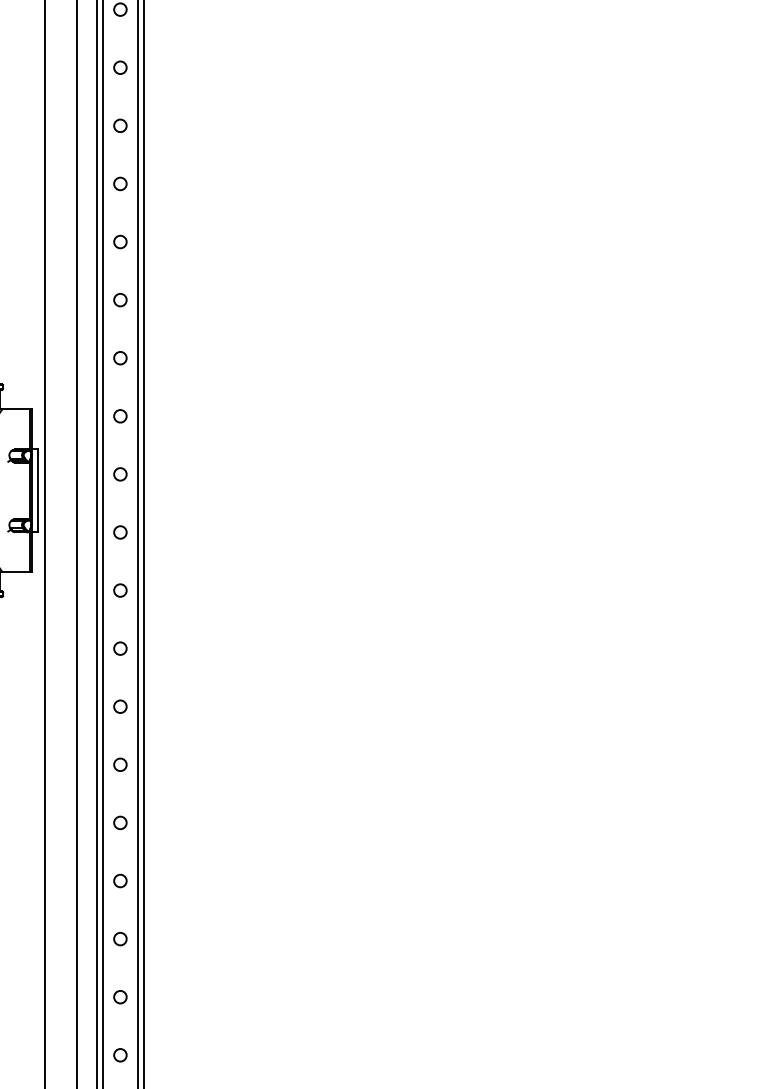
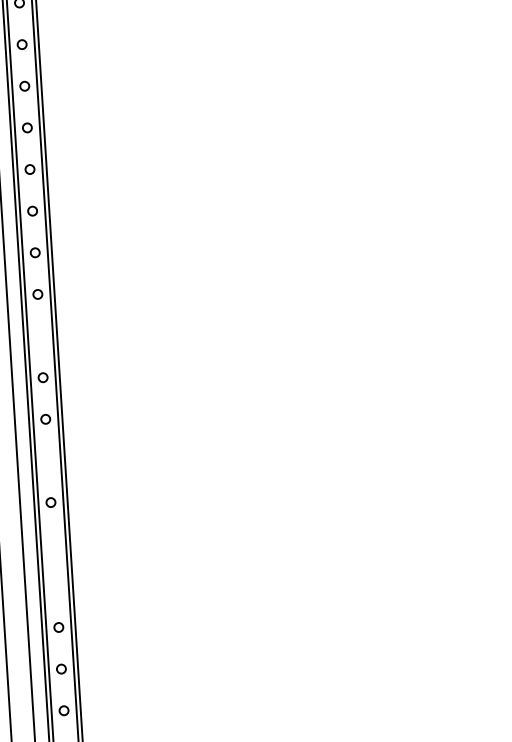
circle: (120, 416) -> (40, 336), removed
circle: (120, 590) -> (48, 460), removed
circle: (120, 706) -> (53, 544), removed
circle: (120, 764) -> (56, 585), removed

